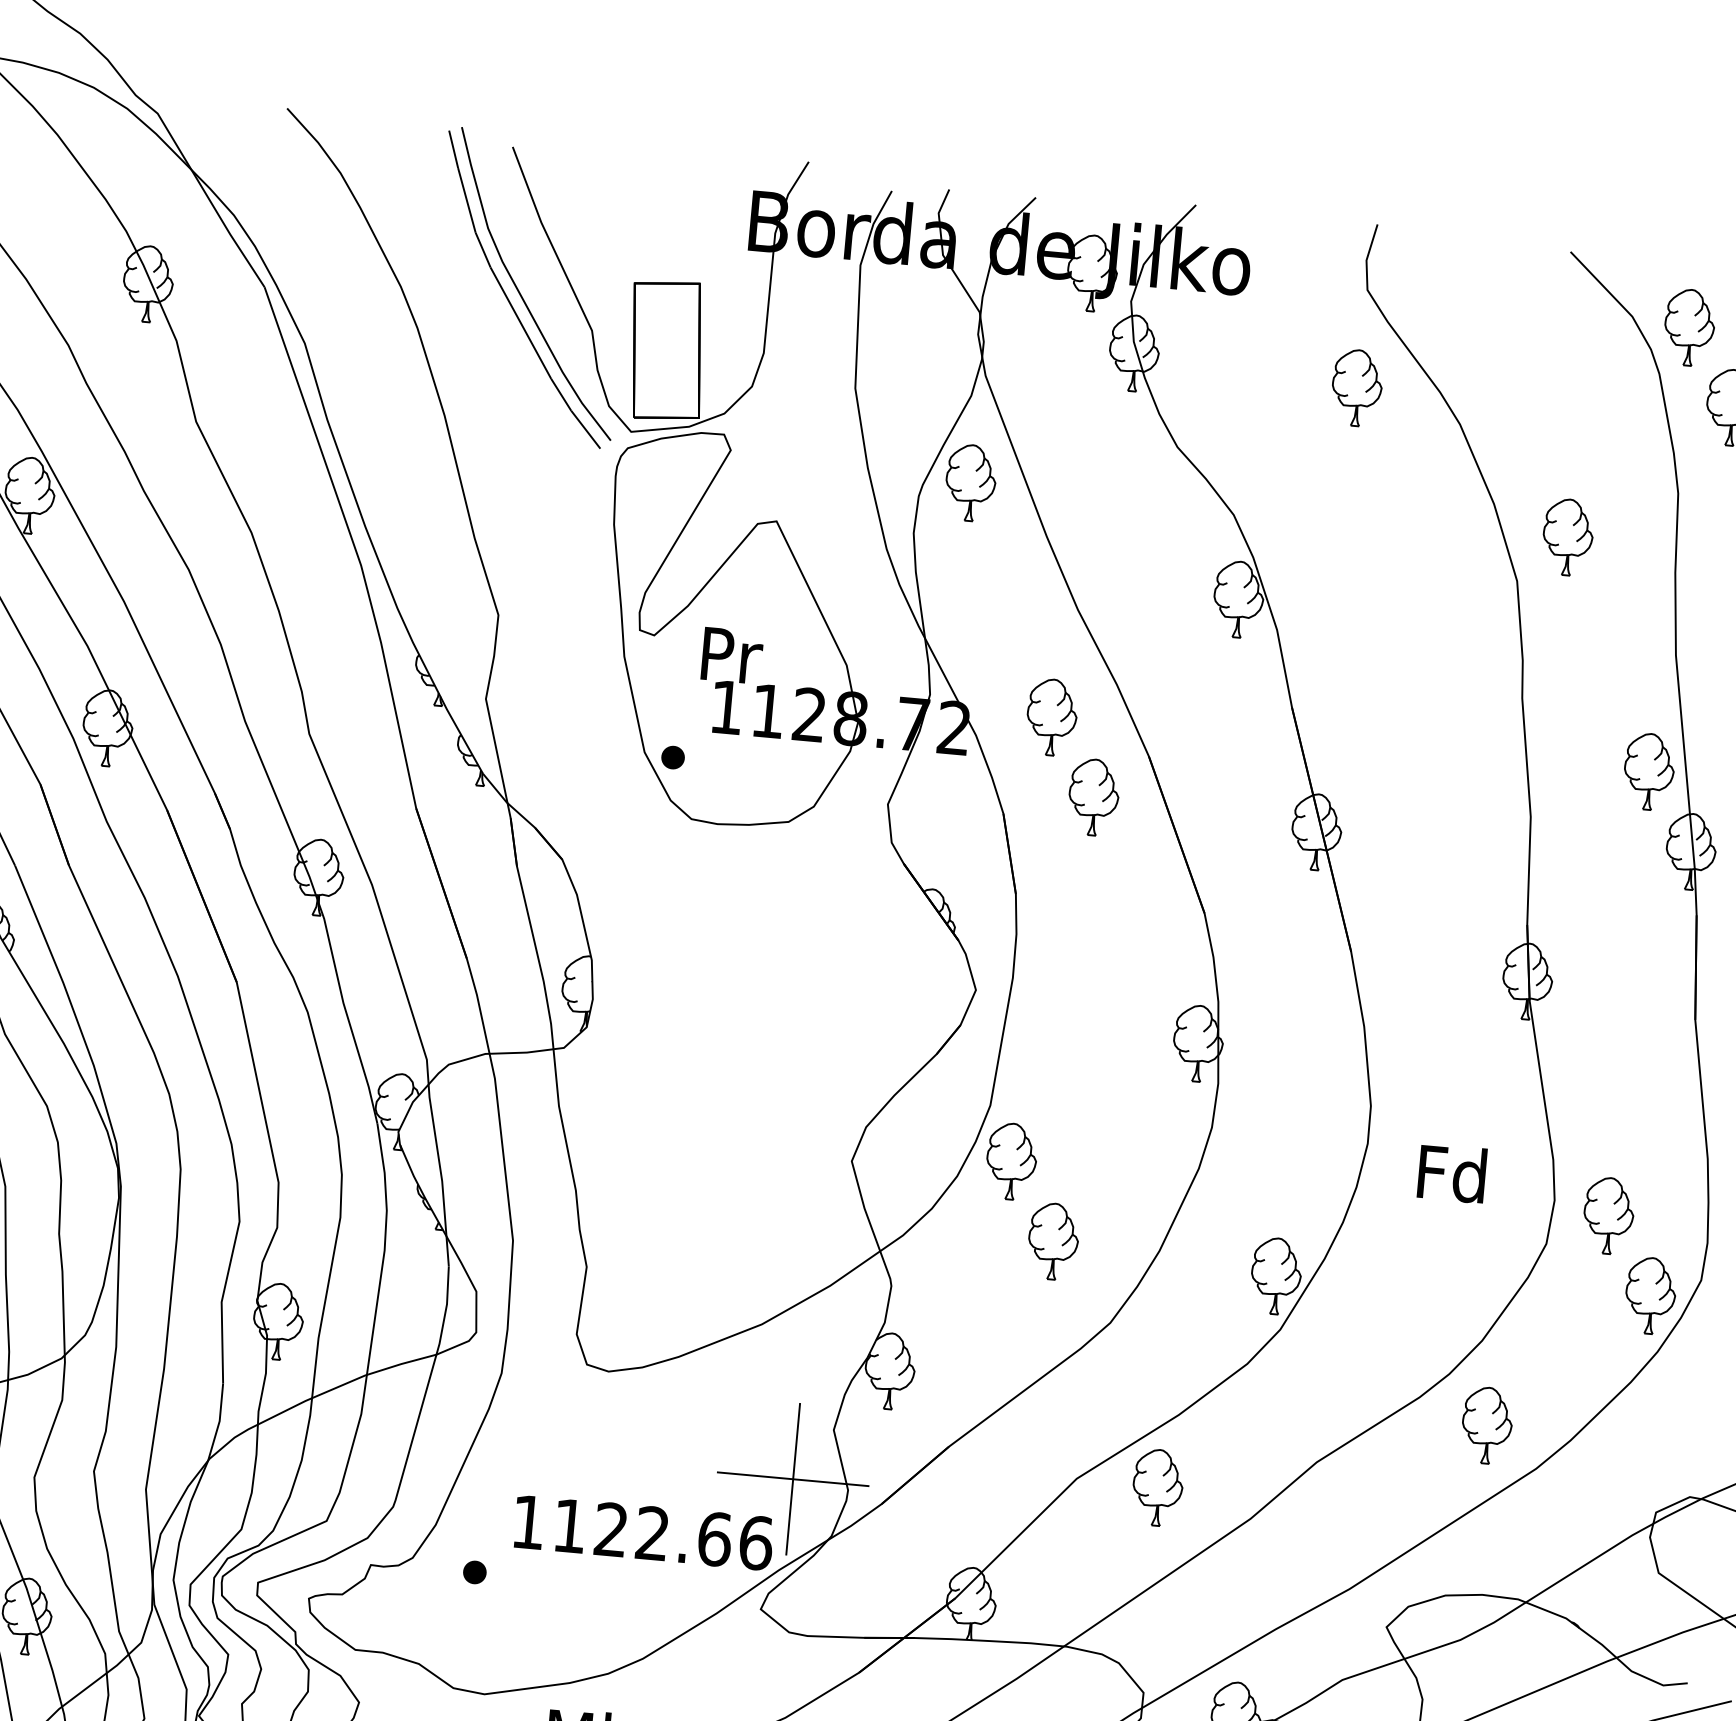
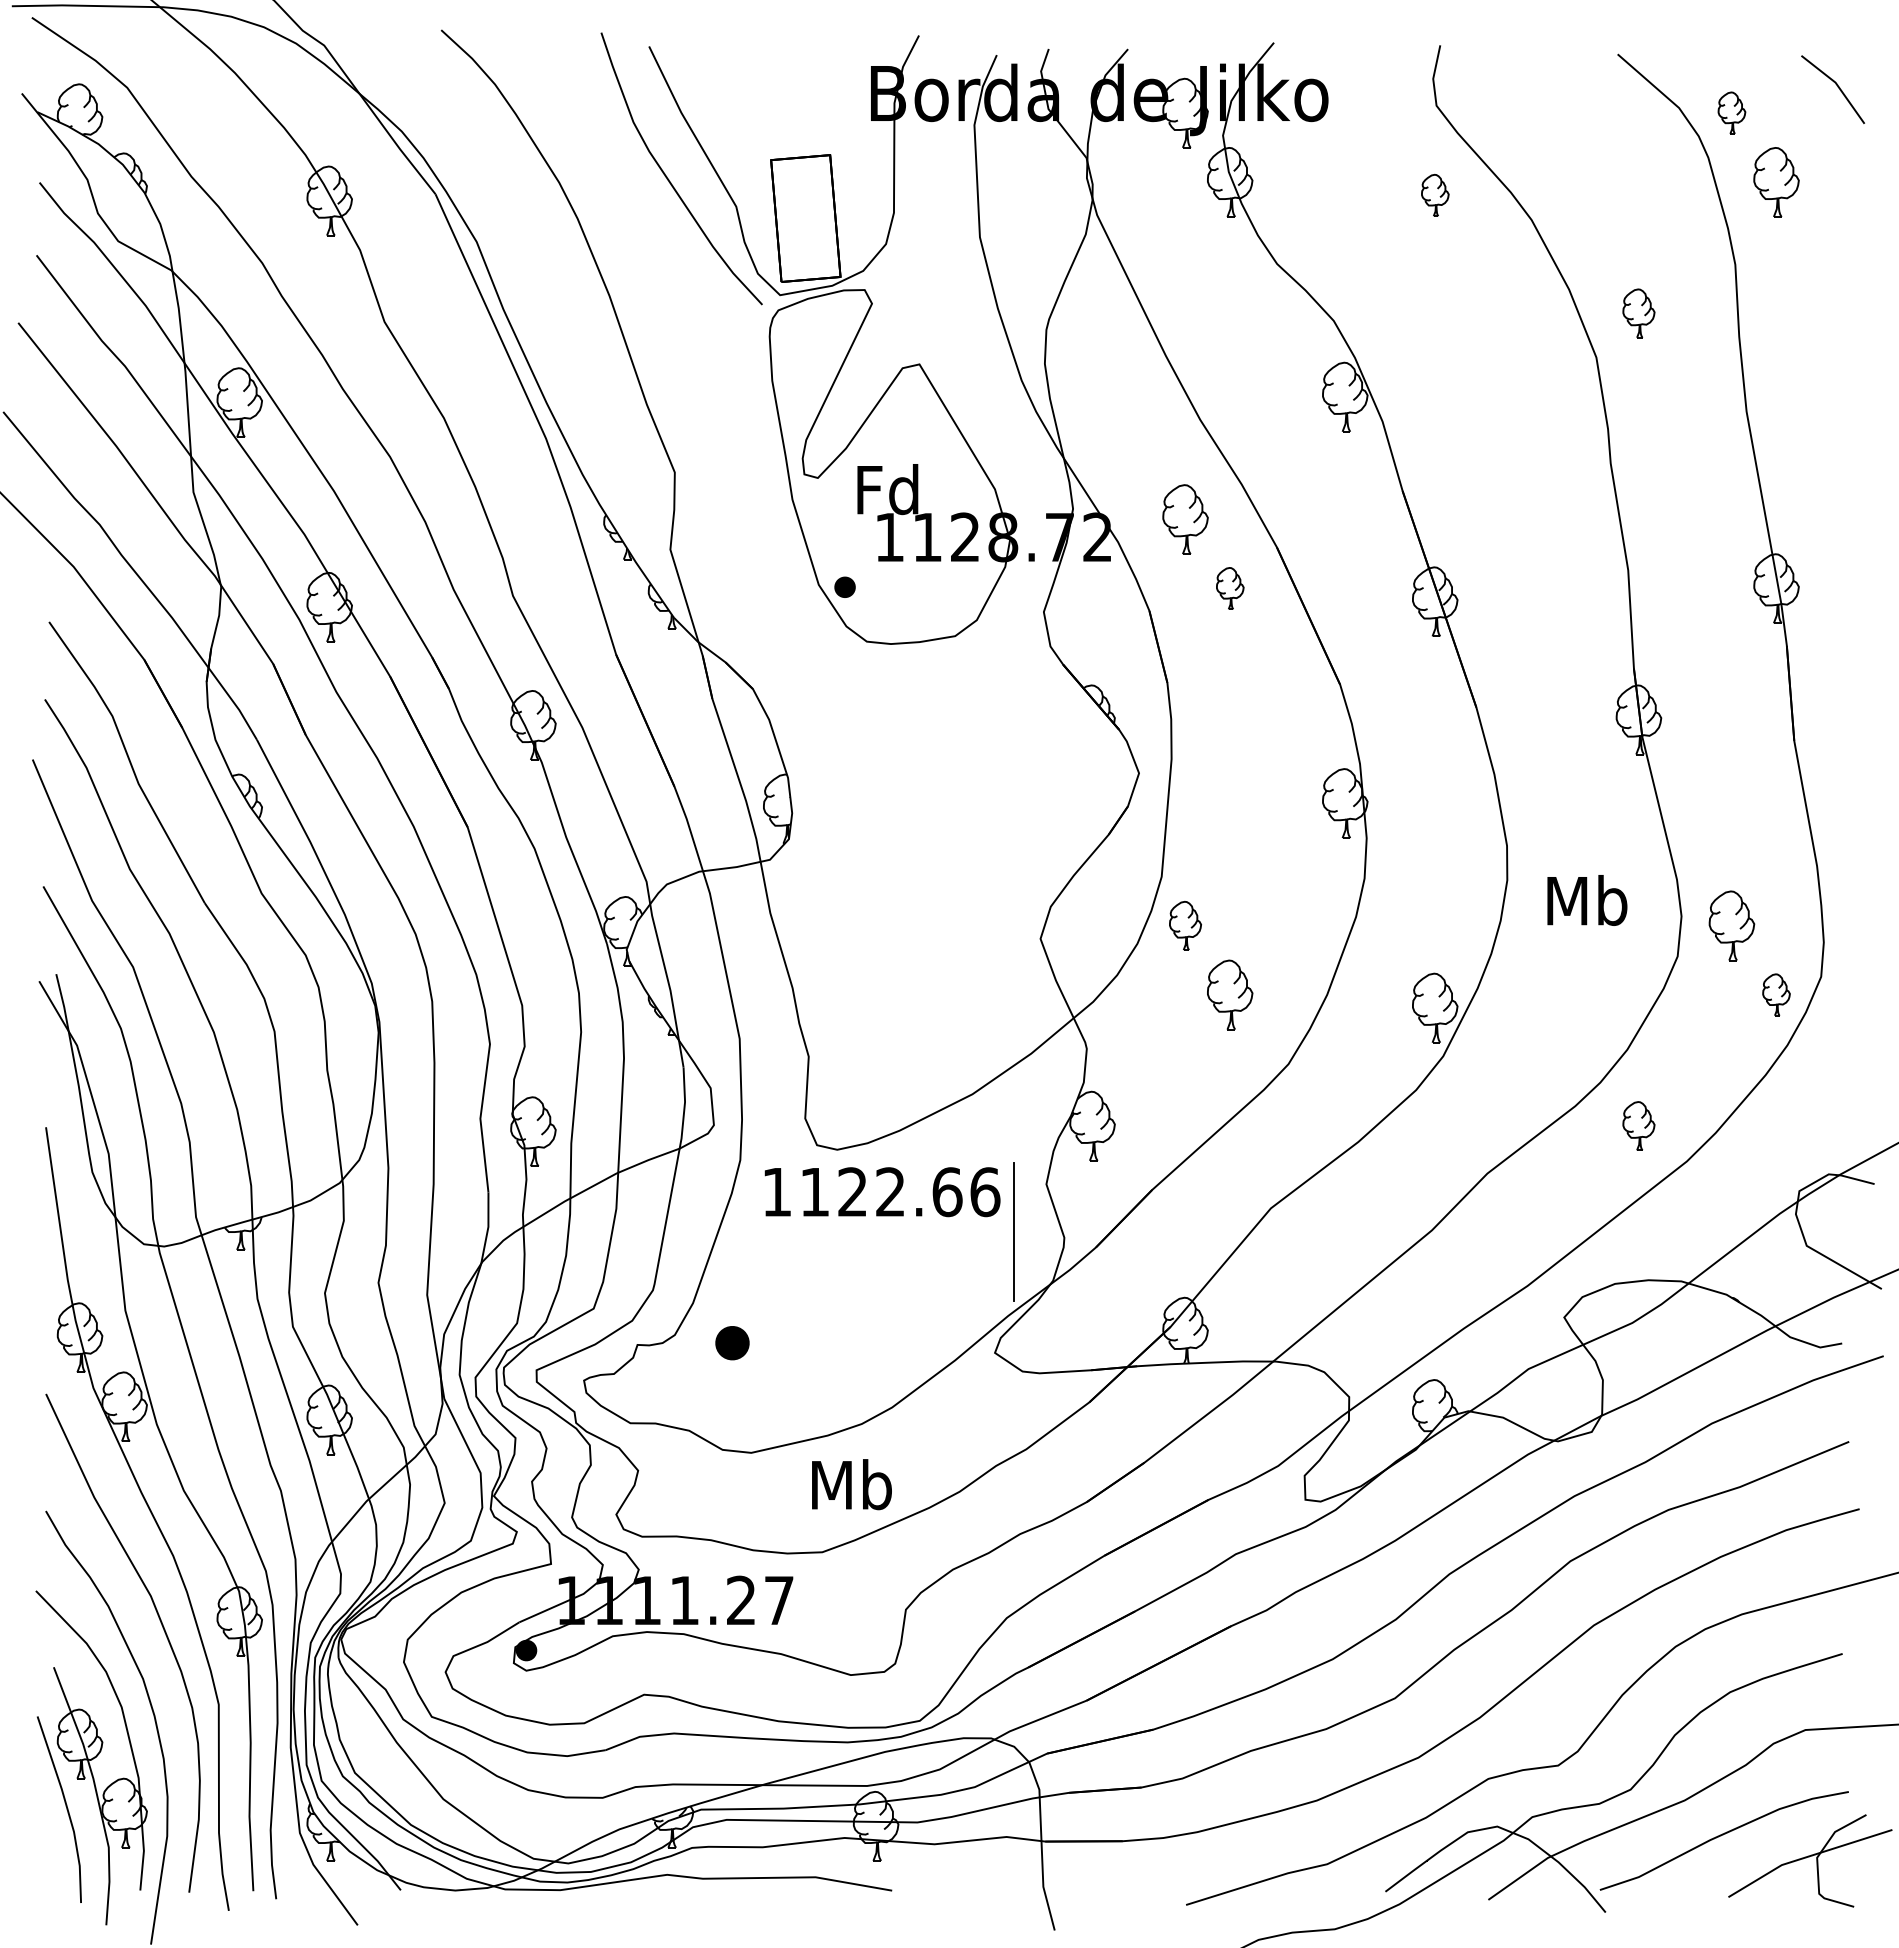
curve: (509, 298) -> (658, 184), removed
part: (1689, 326) -> (1731, 112), size x0.6
part: (1357, 388) -> (1435, 195), size x0.6
part: (970, 482) -> (1092, 313), removed
part: (1567, 537) -> (1638, 313), size x0.7
text: (729, 654) -> (887, 489), Pr -> Fd
part: (1648, 771) -> (1731, 519), removed
part: (1094, 797) -> (1230, 588), size x0.6
part: (1011, 1161) -> (1185, 925), size x0.7
text: (1453, 1173) -> (1587, 900), Fd -> Mb
part: (1650, 1295) -> (1776, 994), size x0.6
part: (1486, 1424) -> (1638, 1125), size x0.7
line: (793, 1479) -> (1013, 1232), removed
part: (1158, 1487) -> (1345, 1209), removed
text: (643, 1533) -> (882, 1192), moved
part: (474, 1571) -> (732, 1342), size x1.6

